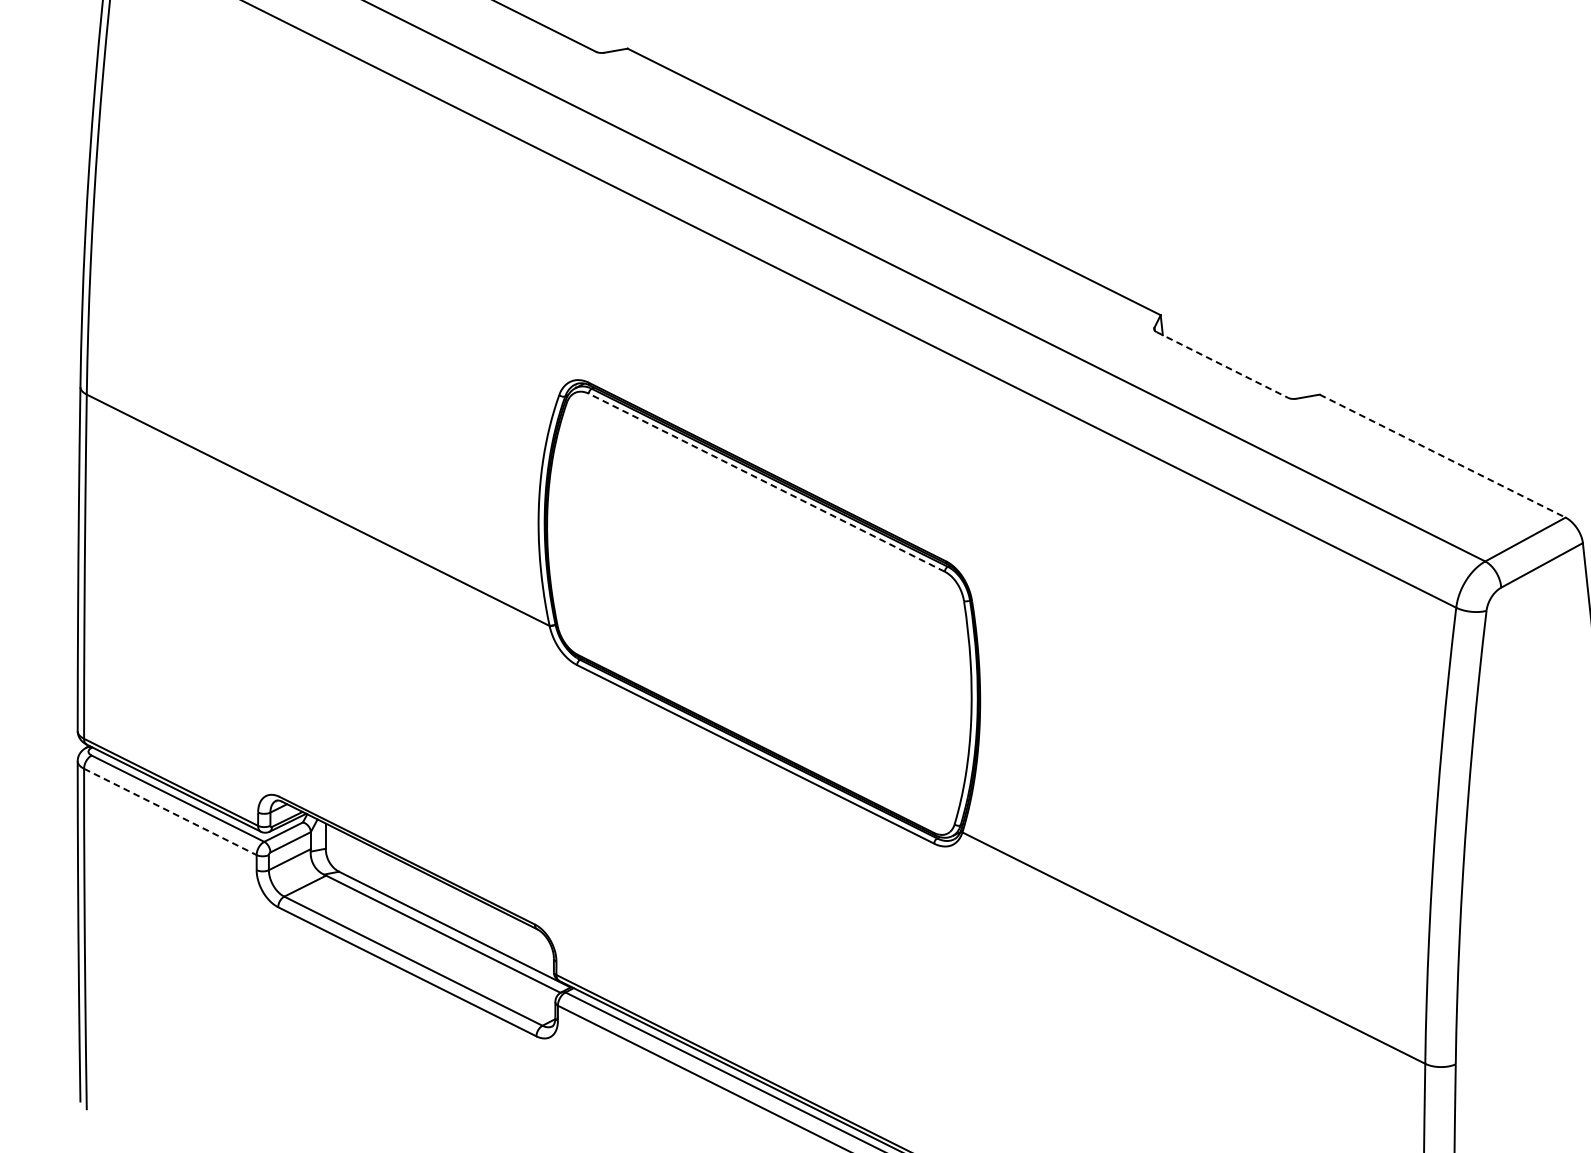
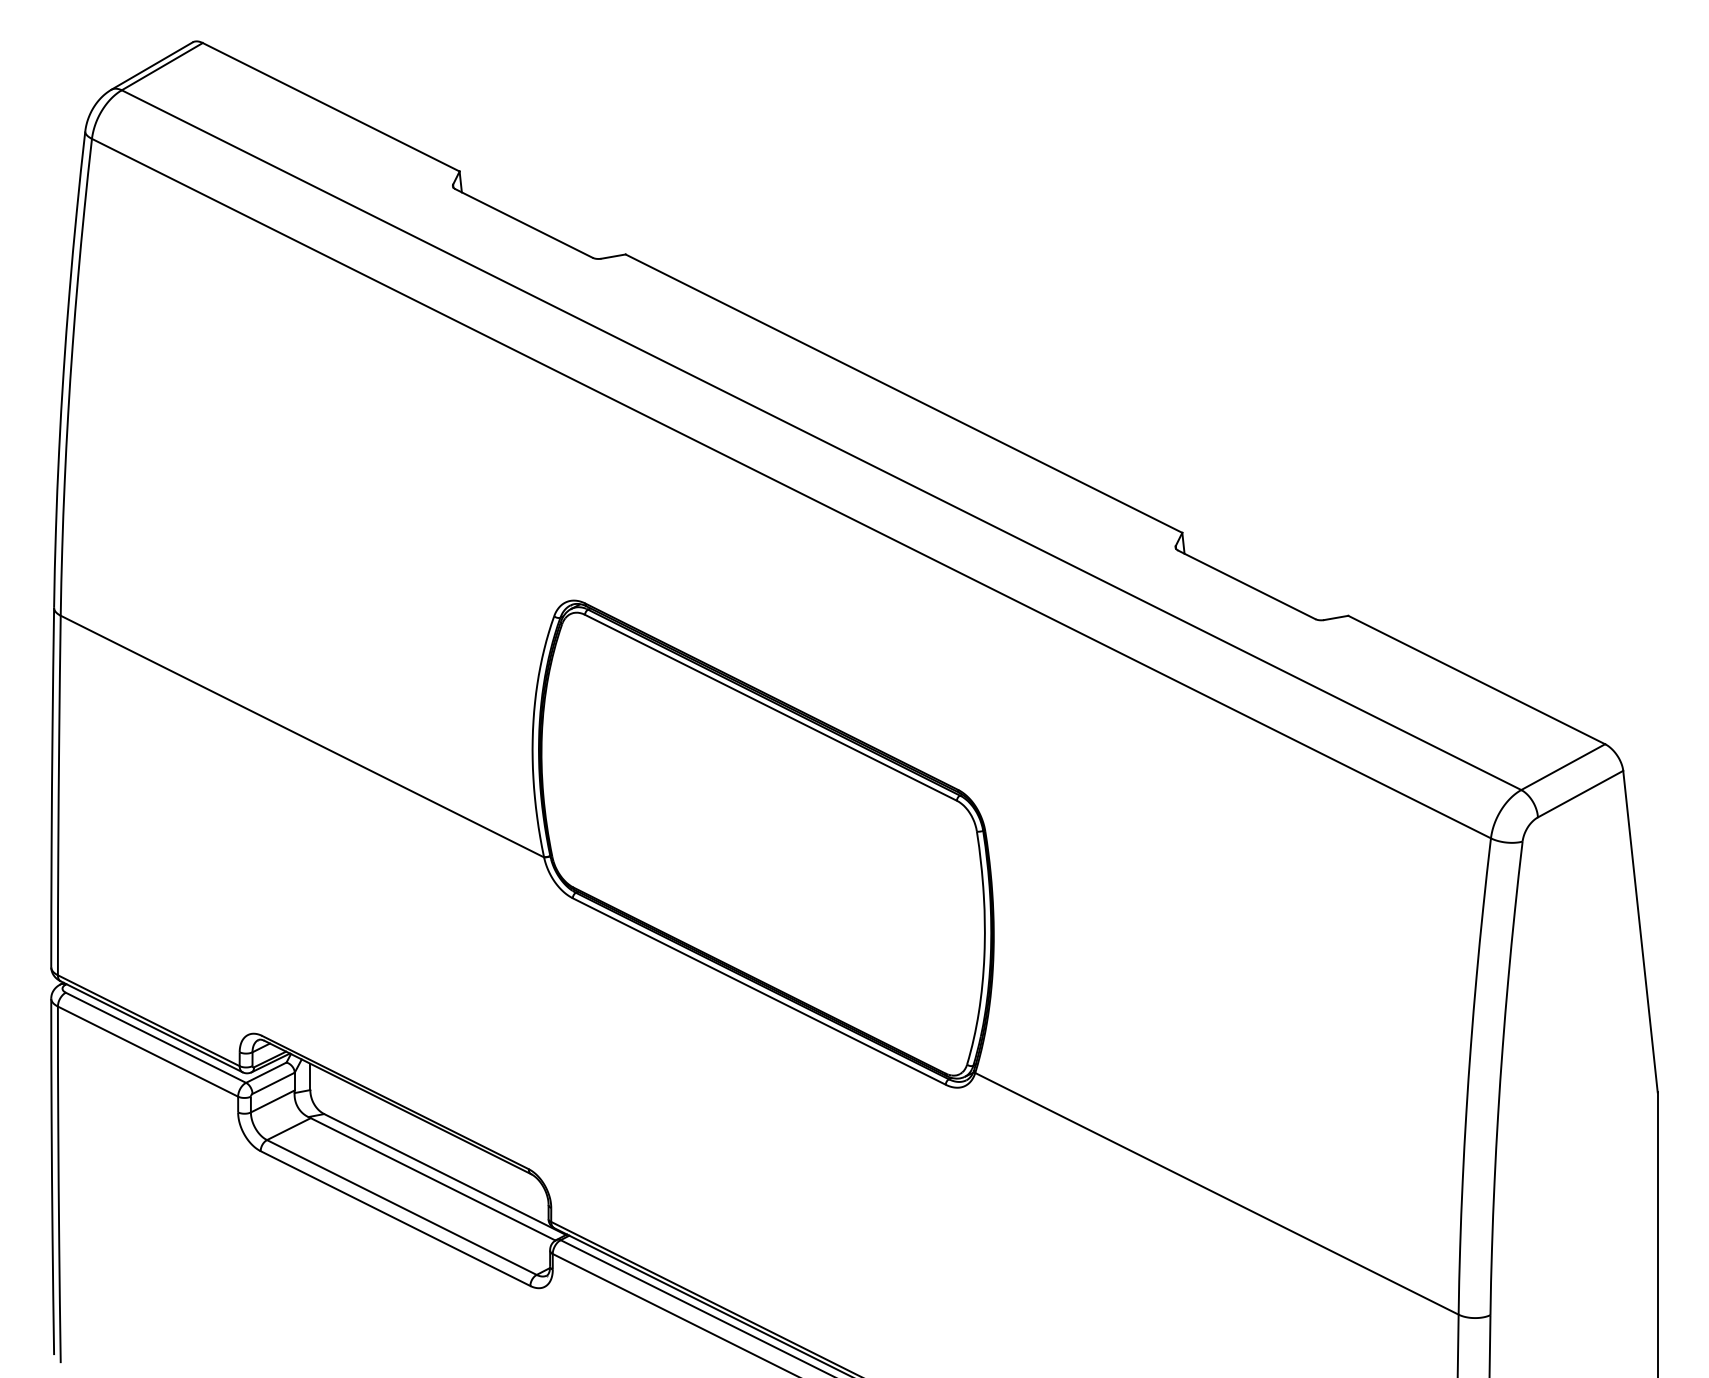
line: (1222, 364) -> (1246, 584), dashed -> solid
line: (1442, 456) -> (1476, 680), dashed -> solid
line: (766, 482) -> (770, 707), dashed -> solid
line: (170, 811) -> (148, 1051), dashed -> solid

